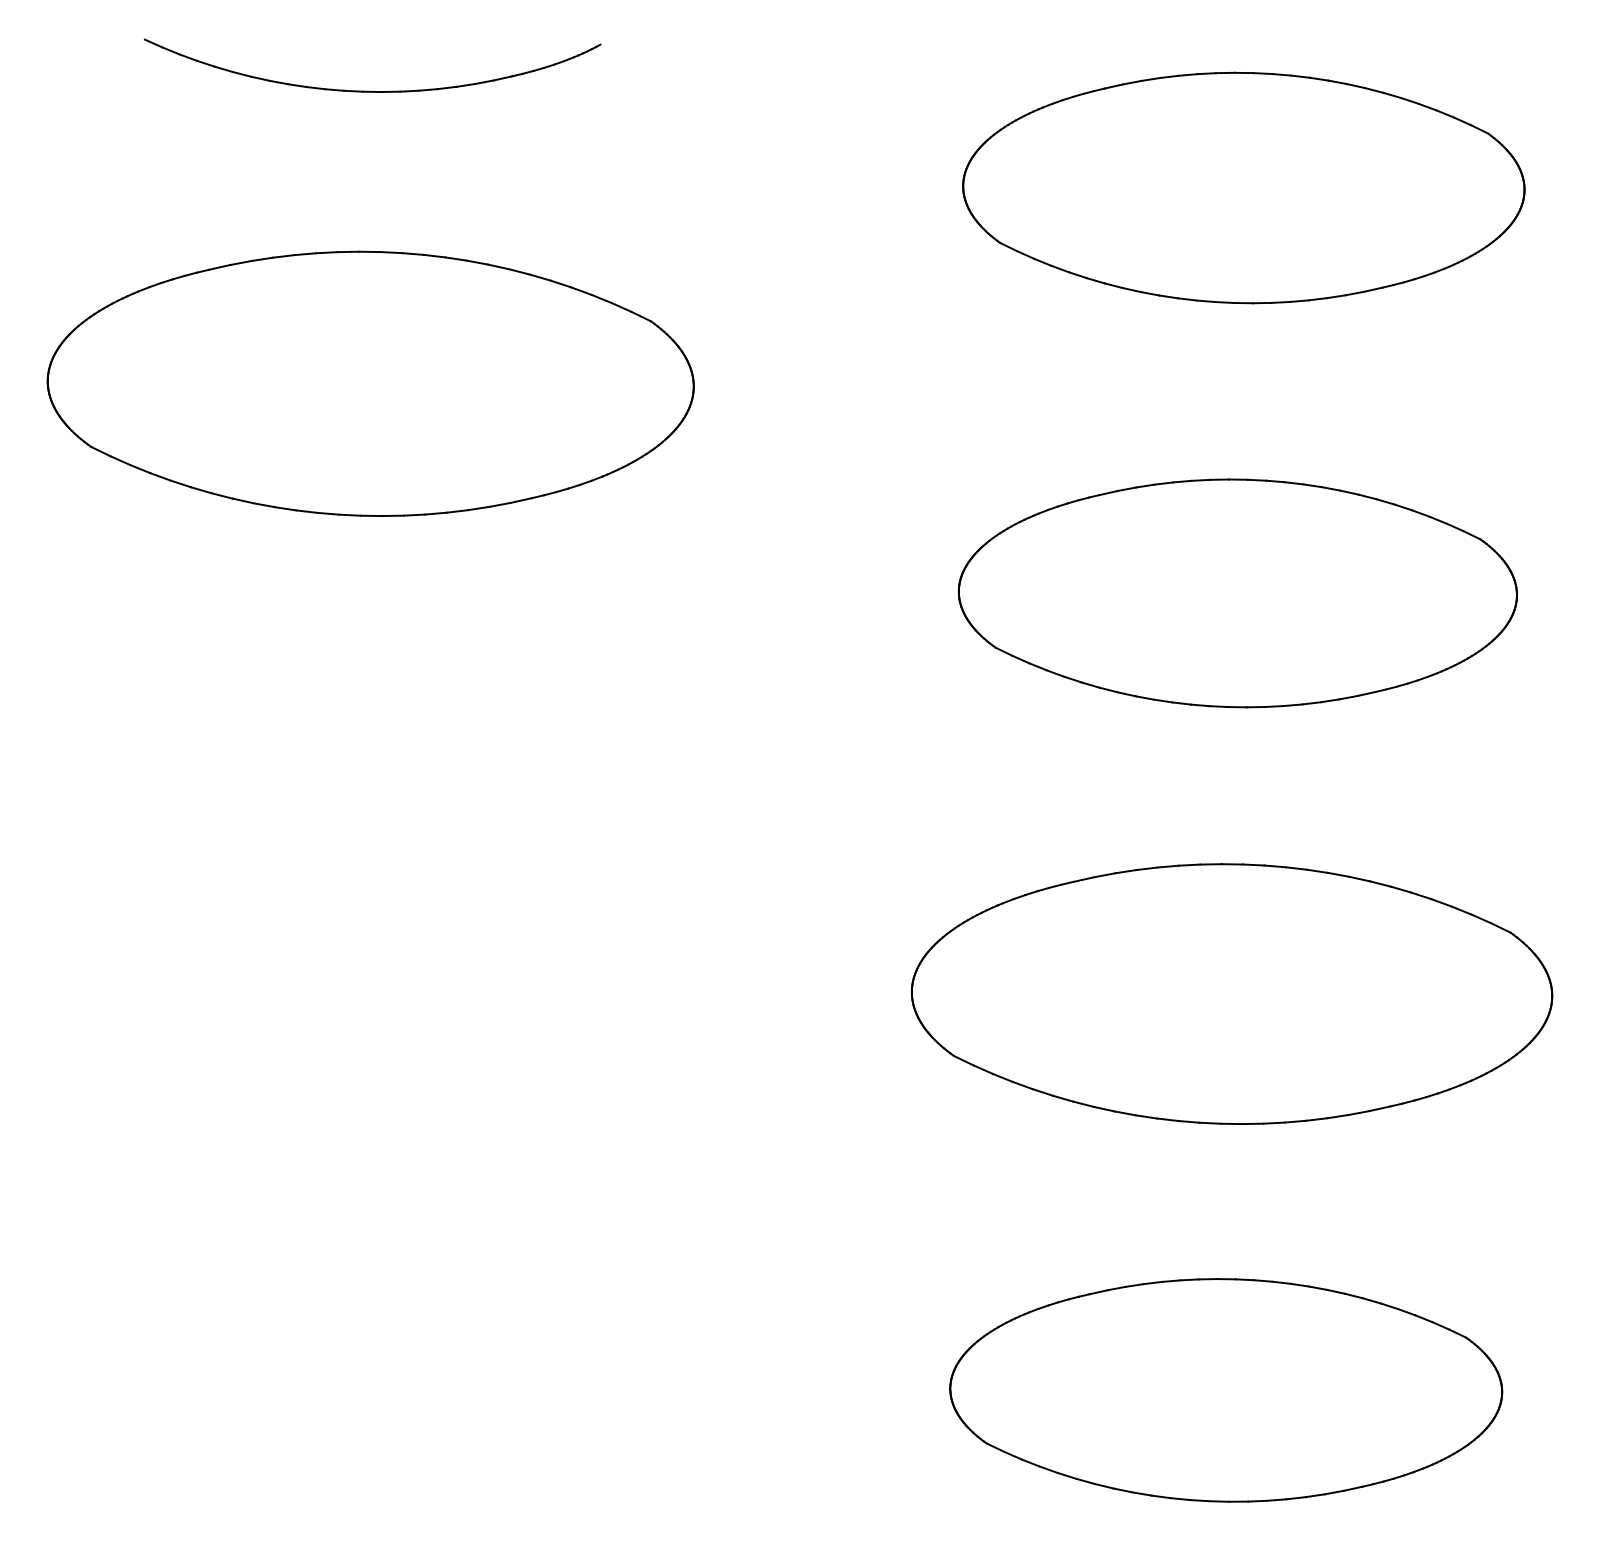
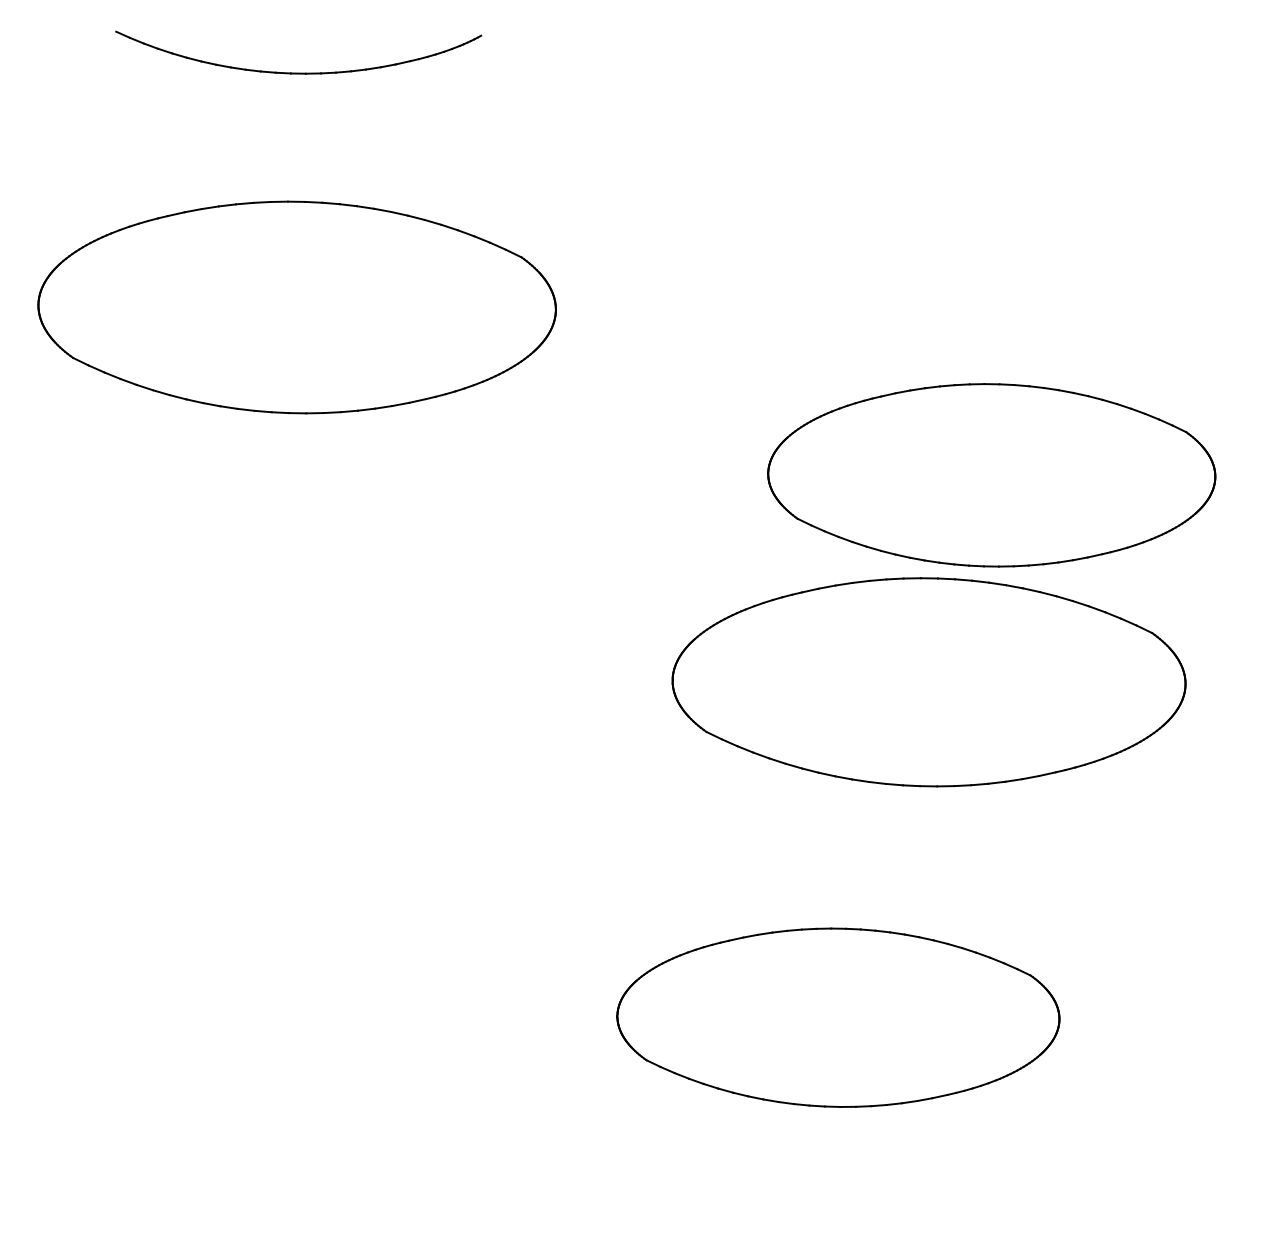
part: (1243, 187) -> (996, 150), removed
part: (1231, 994) -> (928, 682), moved
part: (1226, 1390) -> (838, 1017), moved

